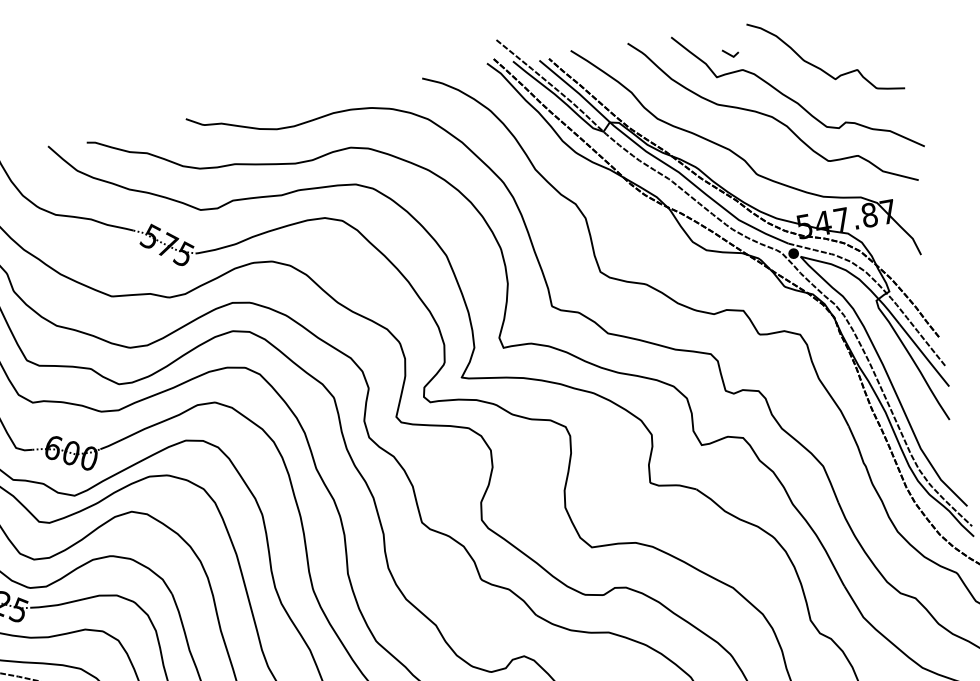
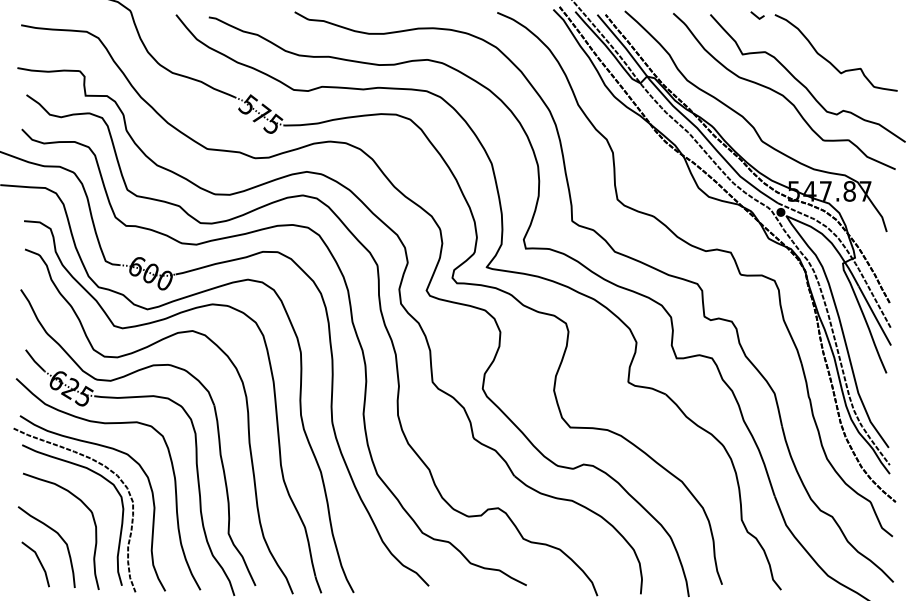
line: (729, 53) -> (756, 15), moved

